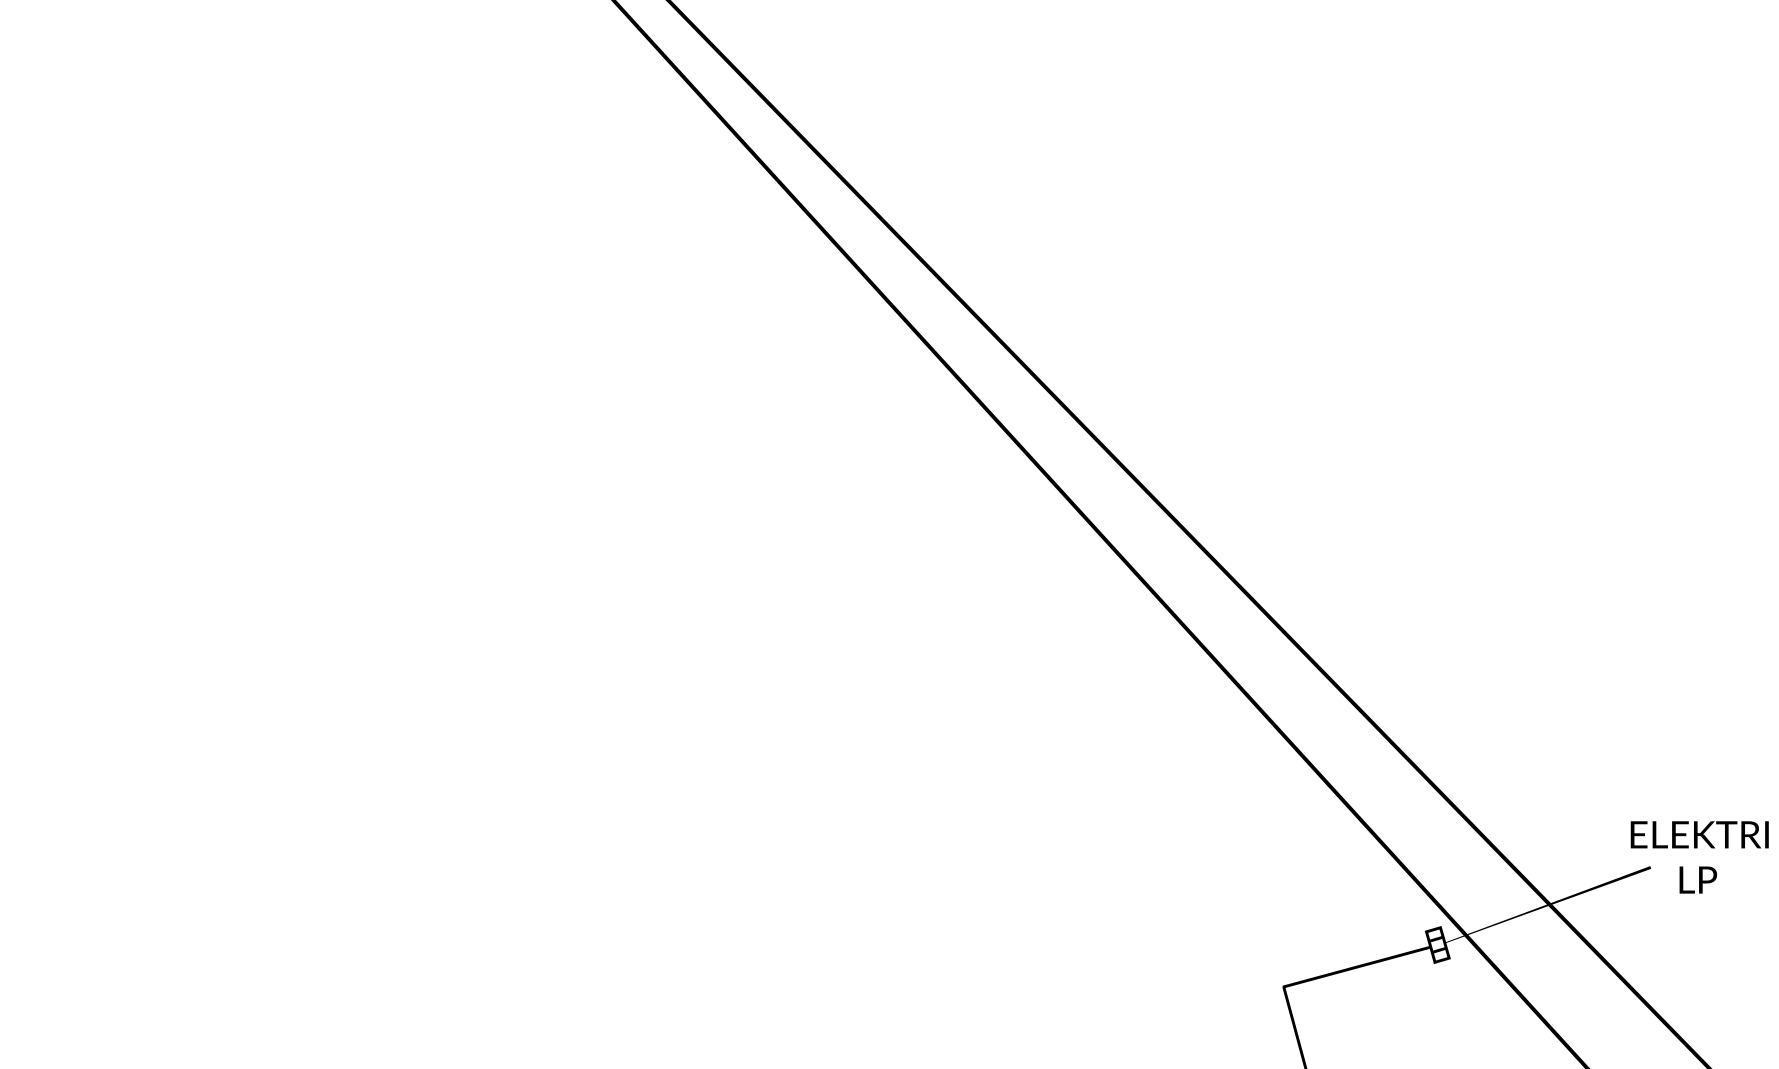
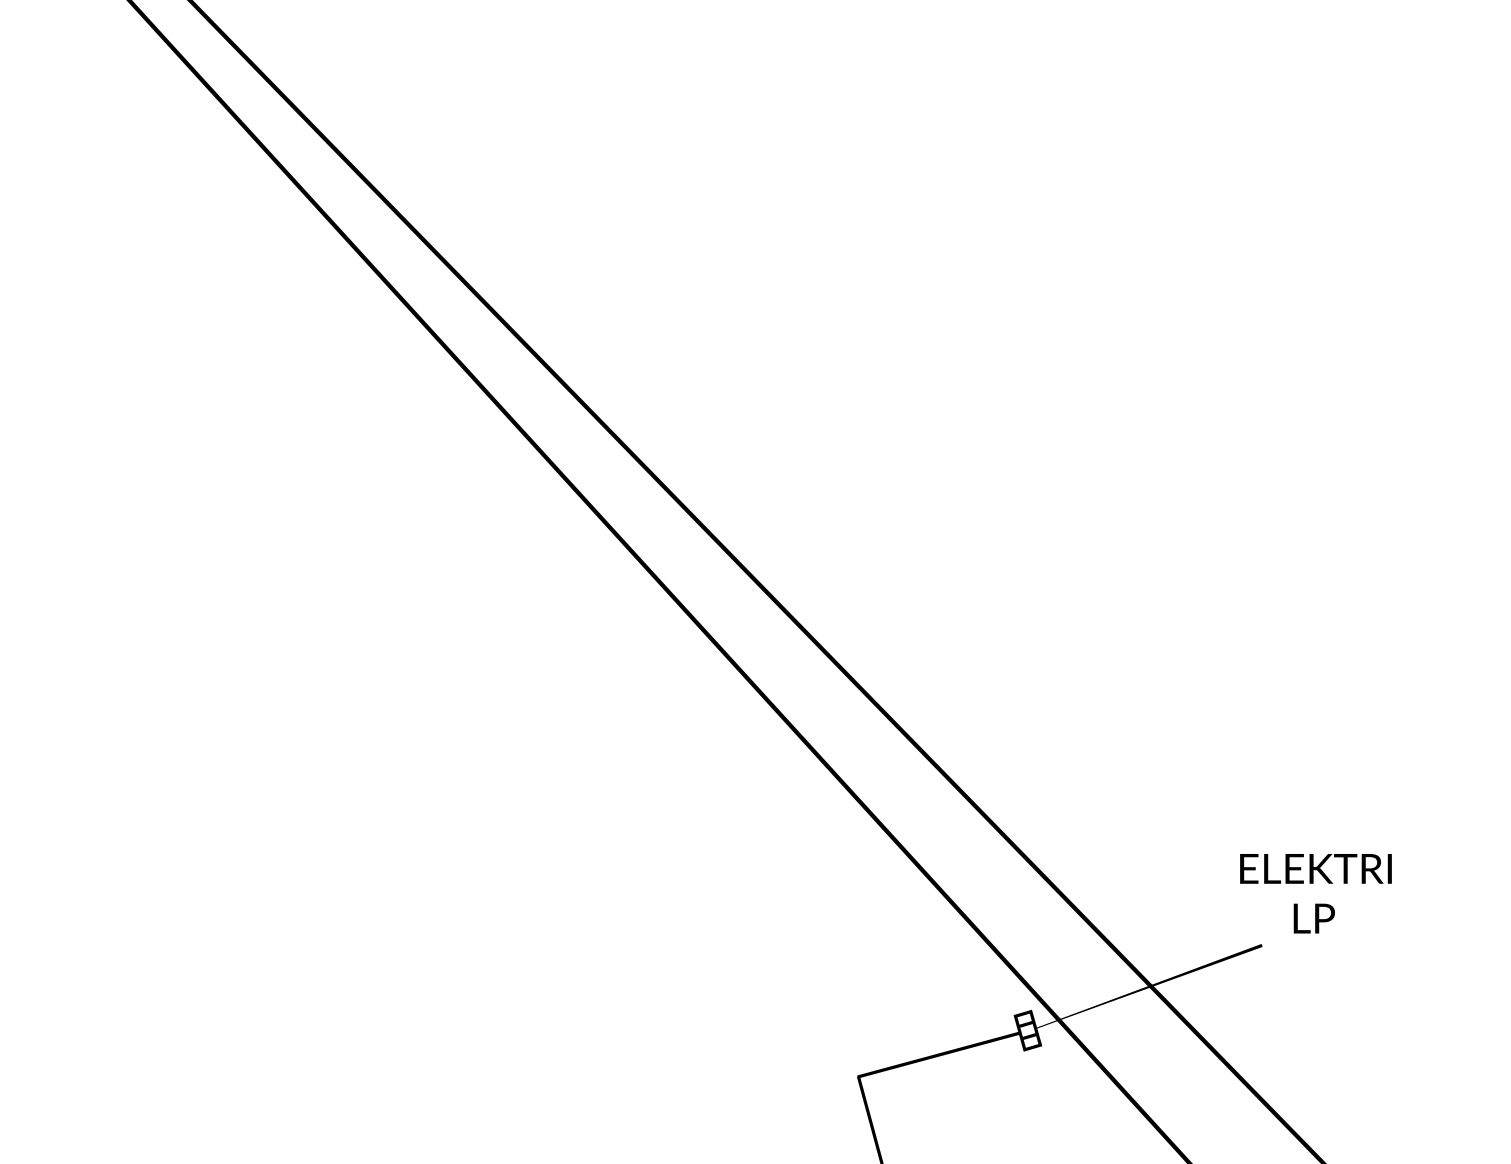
text: (1699, 857) -> (1315, 893), moved

